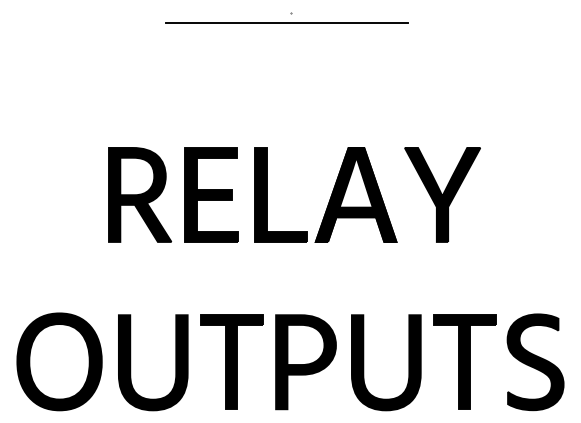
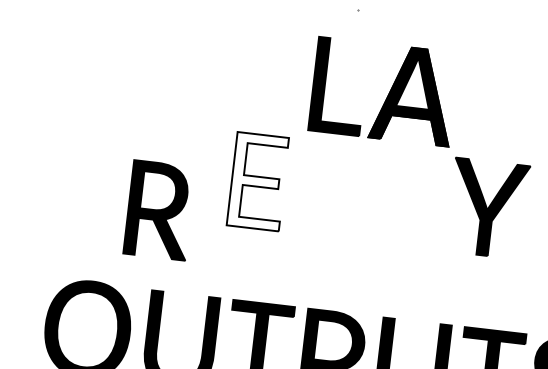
line: (287, 23) -> (353, 20), removed
part: (140, 194) -> (160, 210), moved
fill: (211, 194) -> (258, 181), removed
part: (325, 194) -> (383, 91), moved

